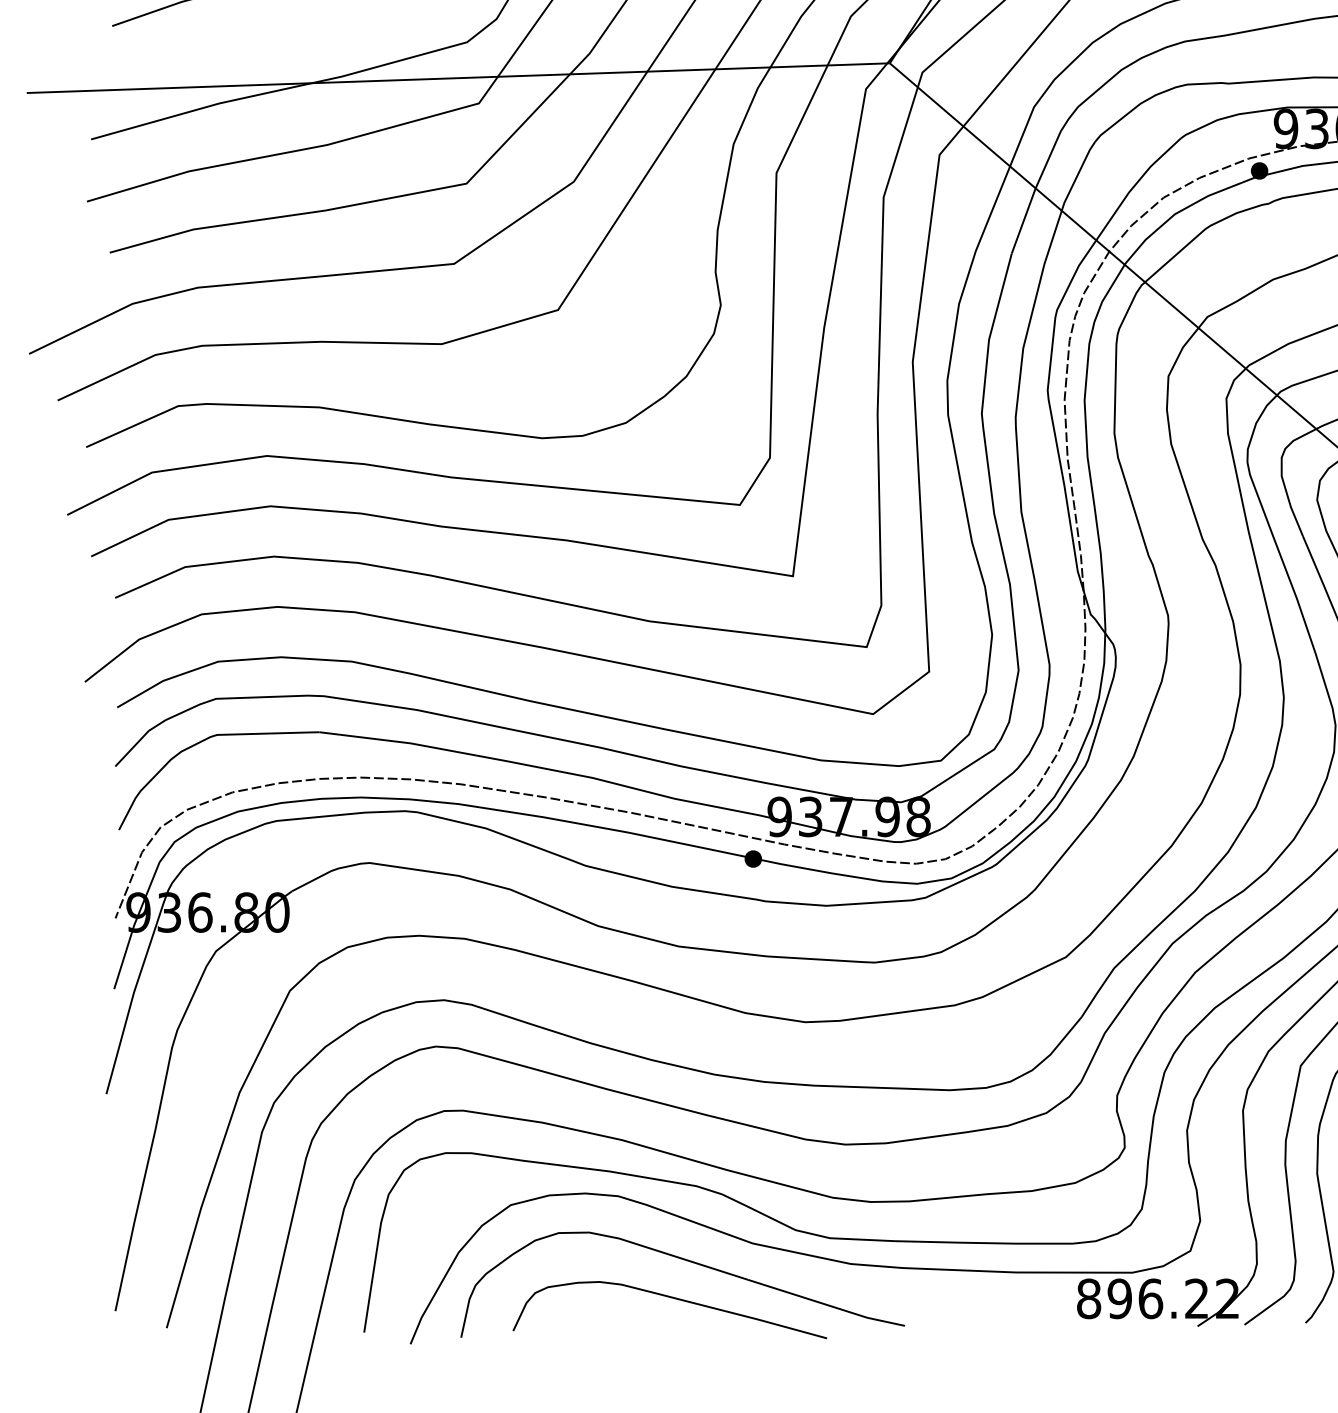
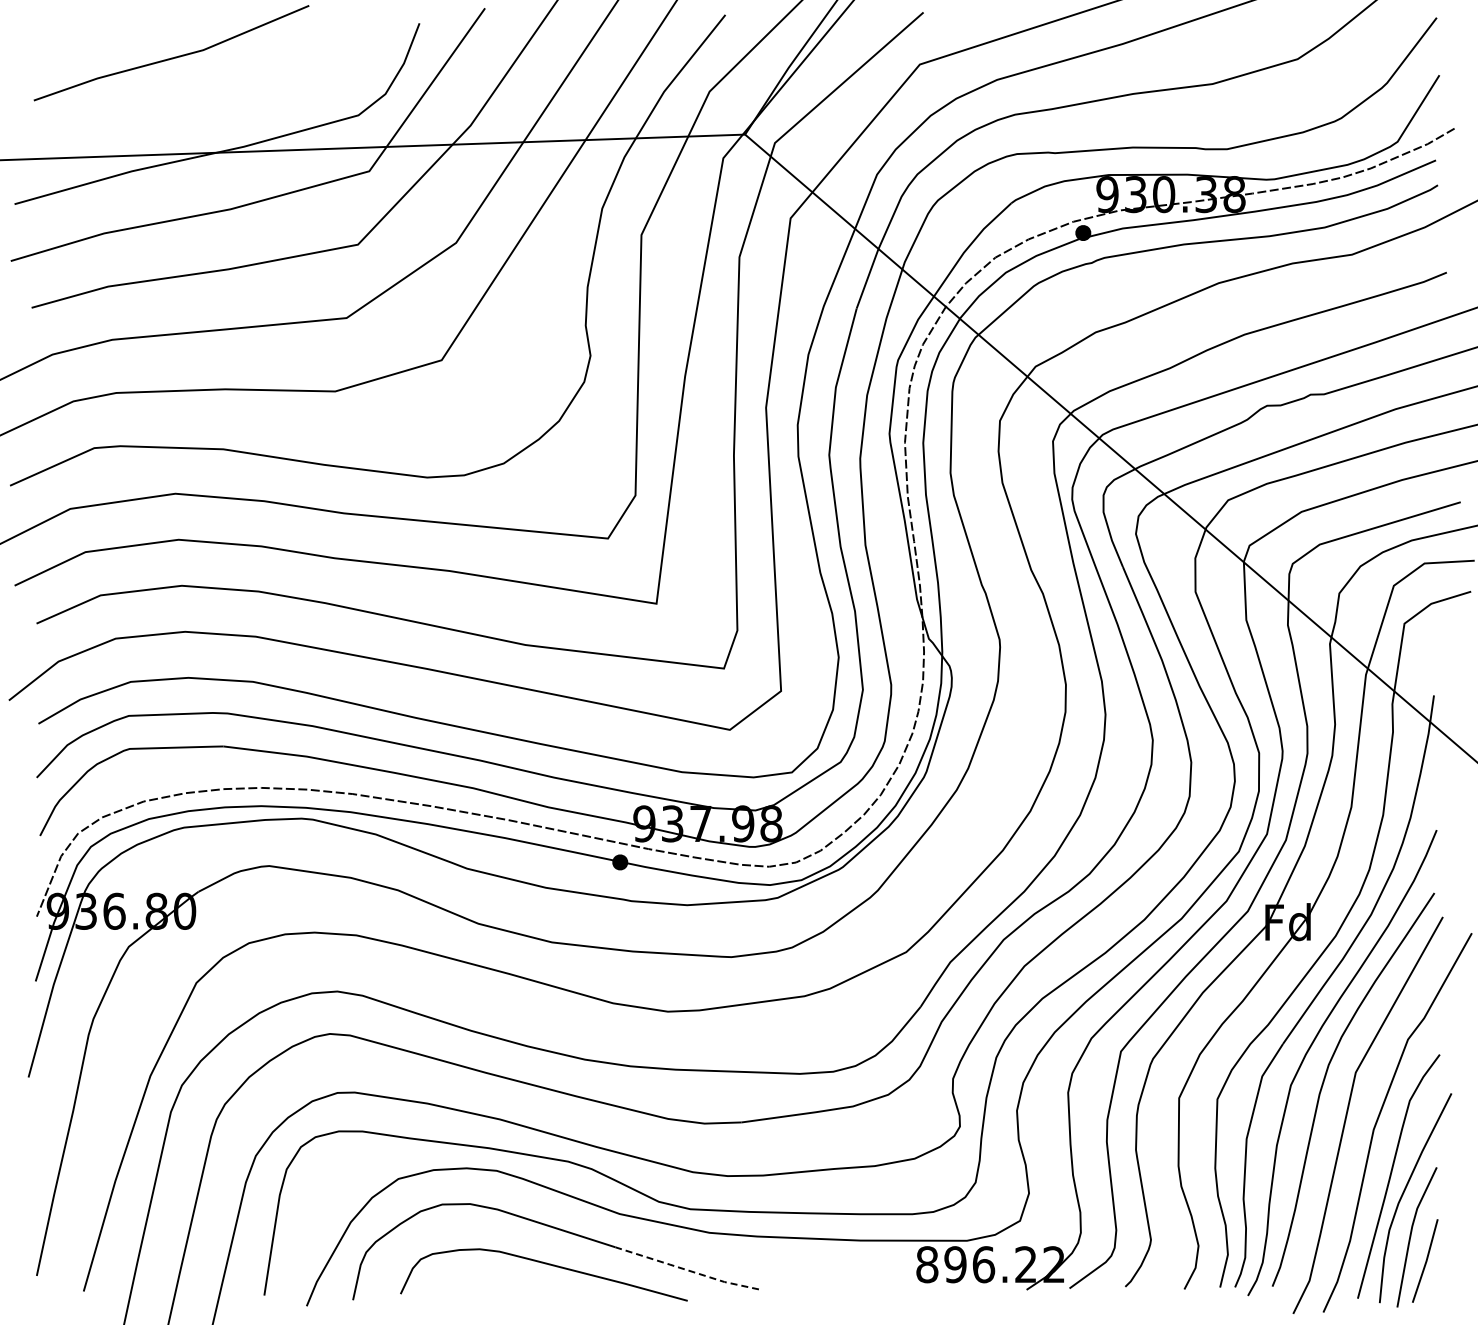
line: (825, 1305) -> (686, 1270), solid -> dashed

